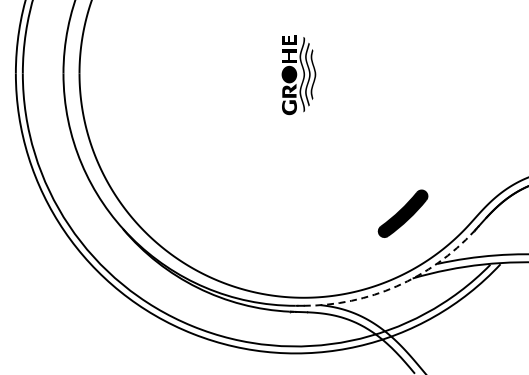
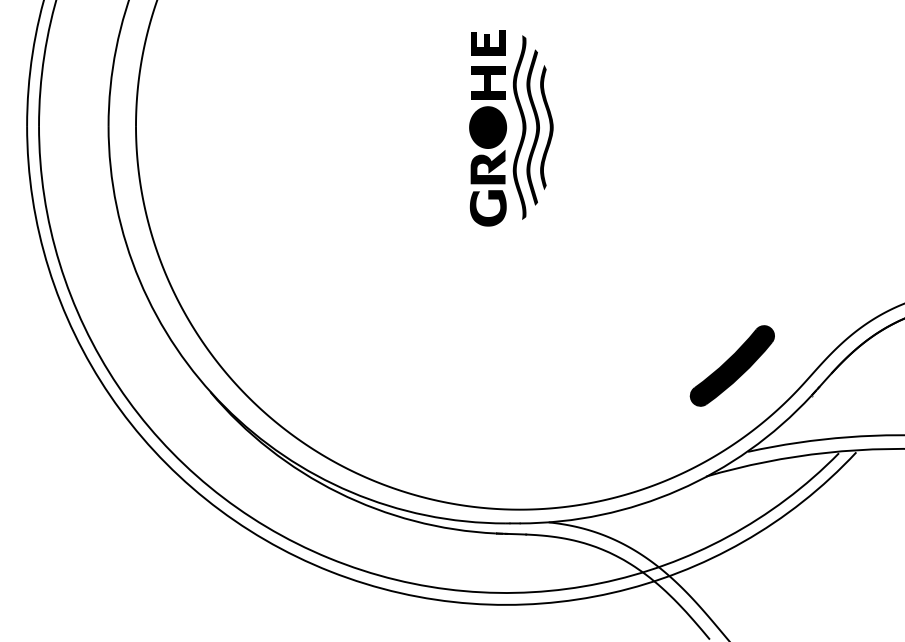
part: (298, 74) -> (510, 127), size x1.43
part: (402, 213) -> (731, 365), moved
arc: (396, 286) -> (678, 490), dashed -> solid

